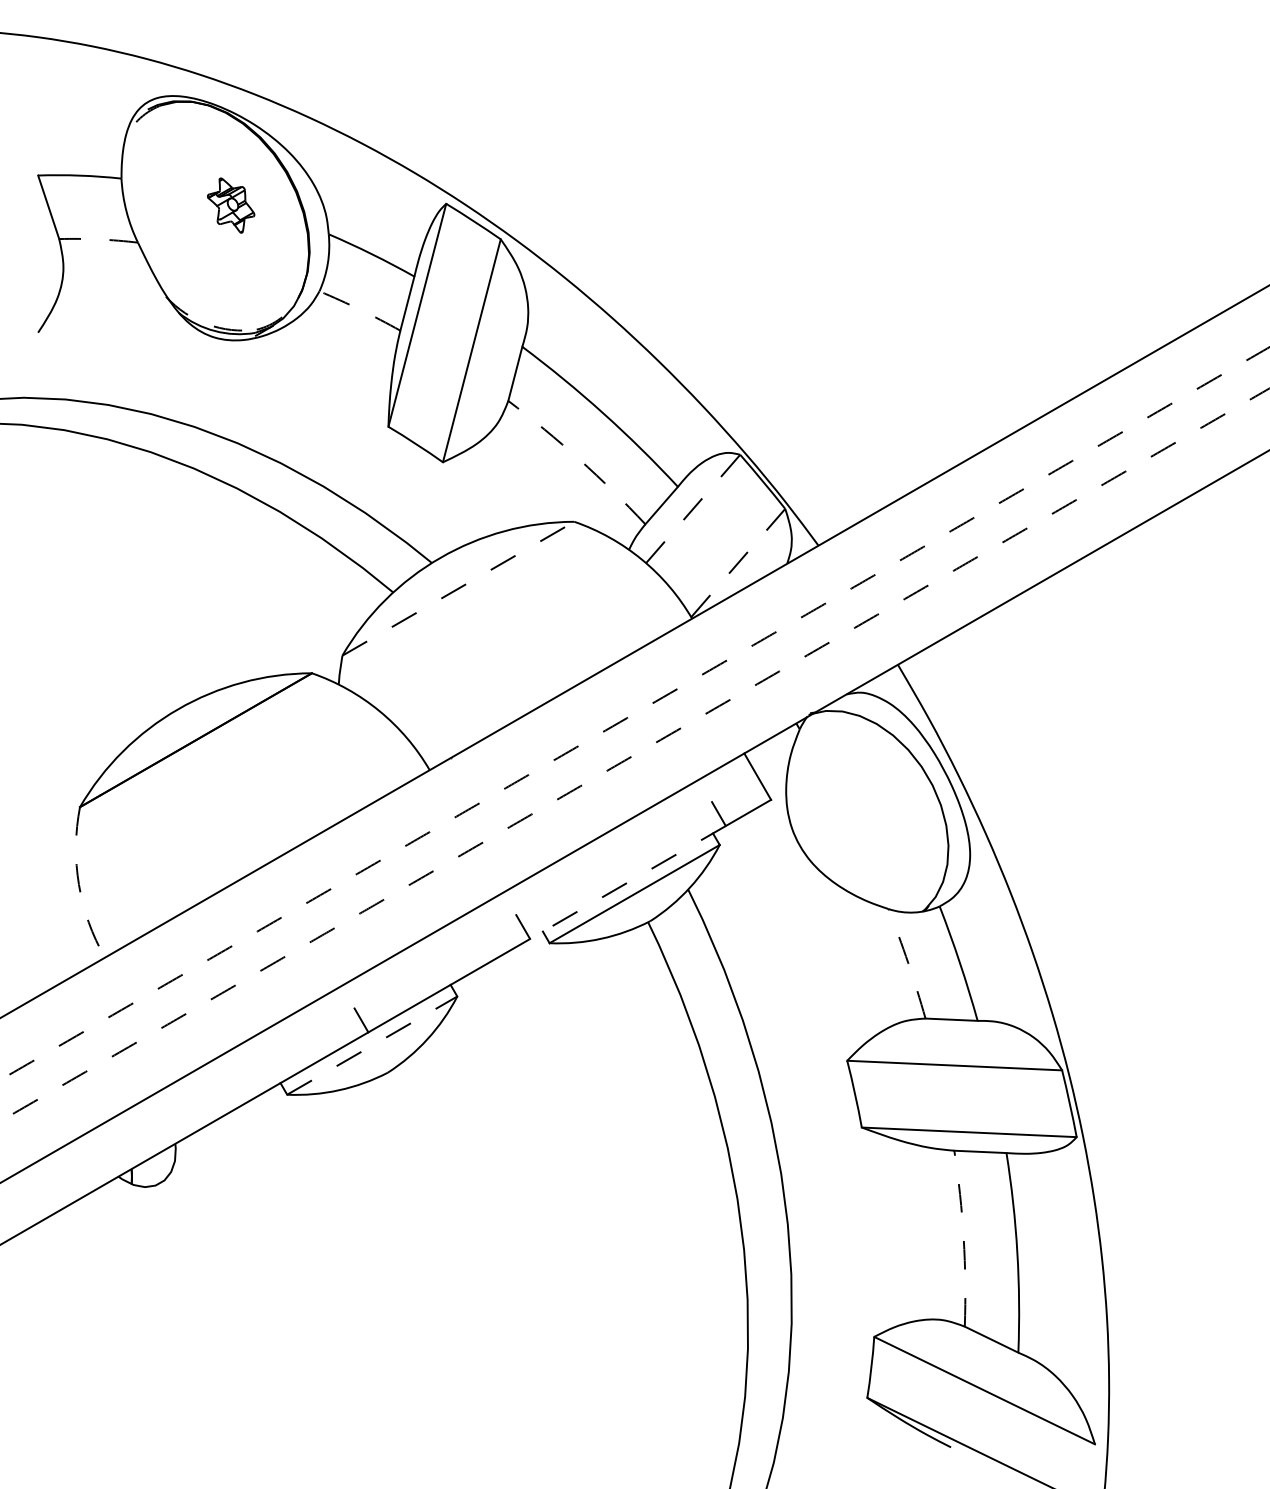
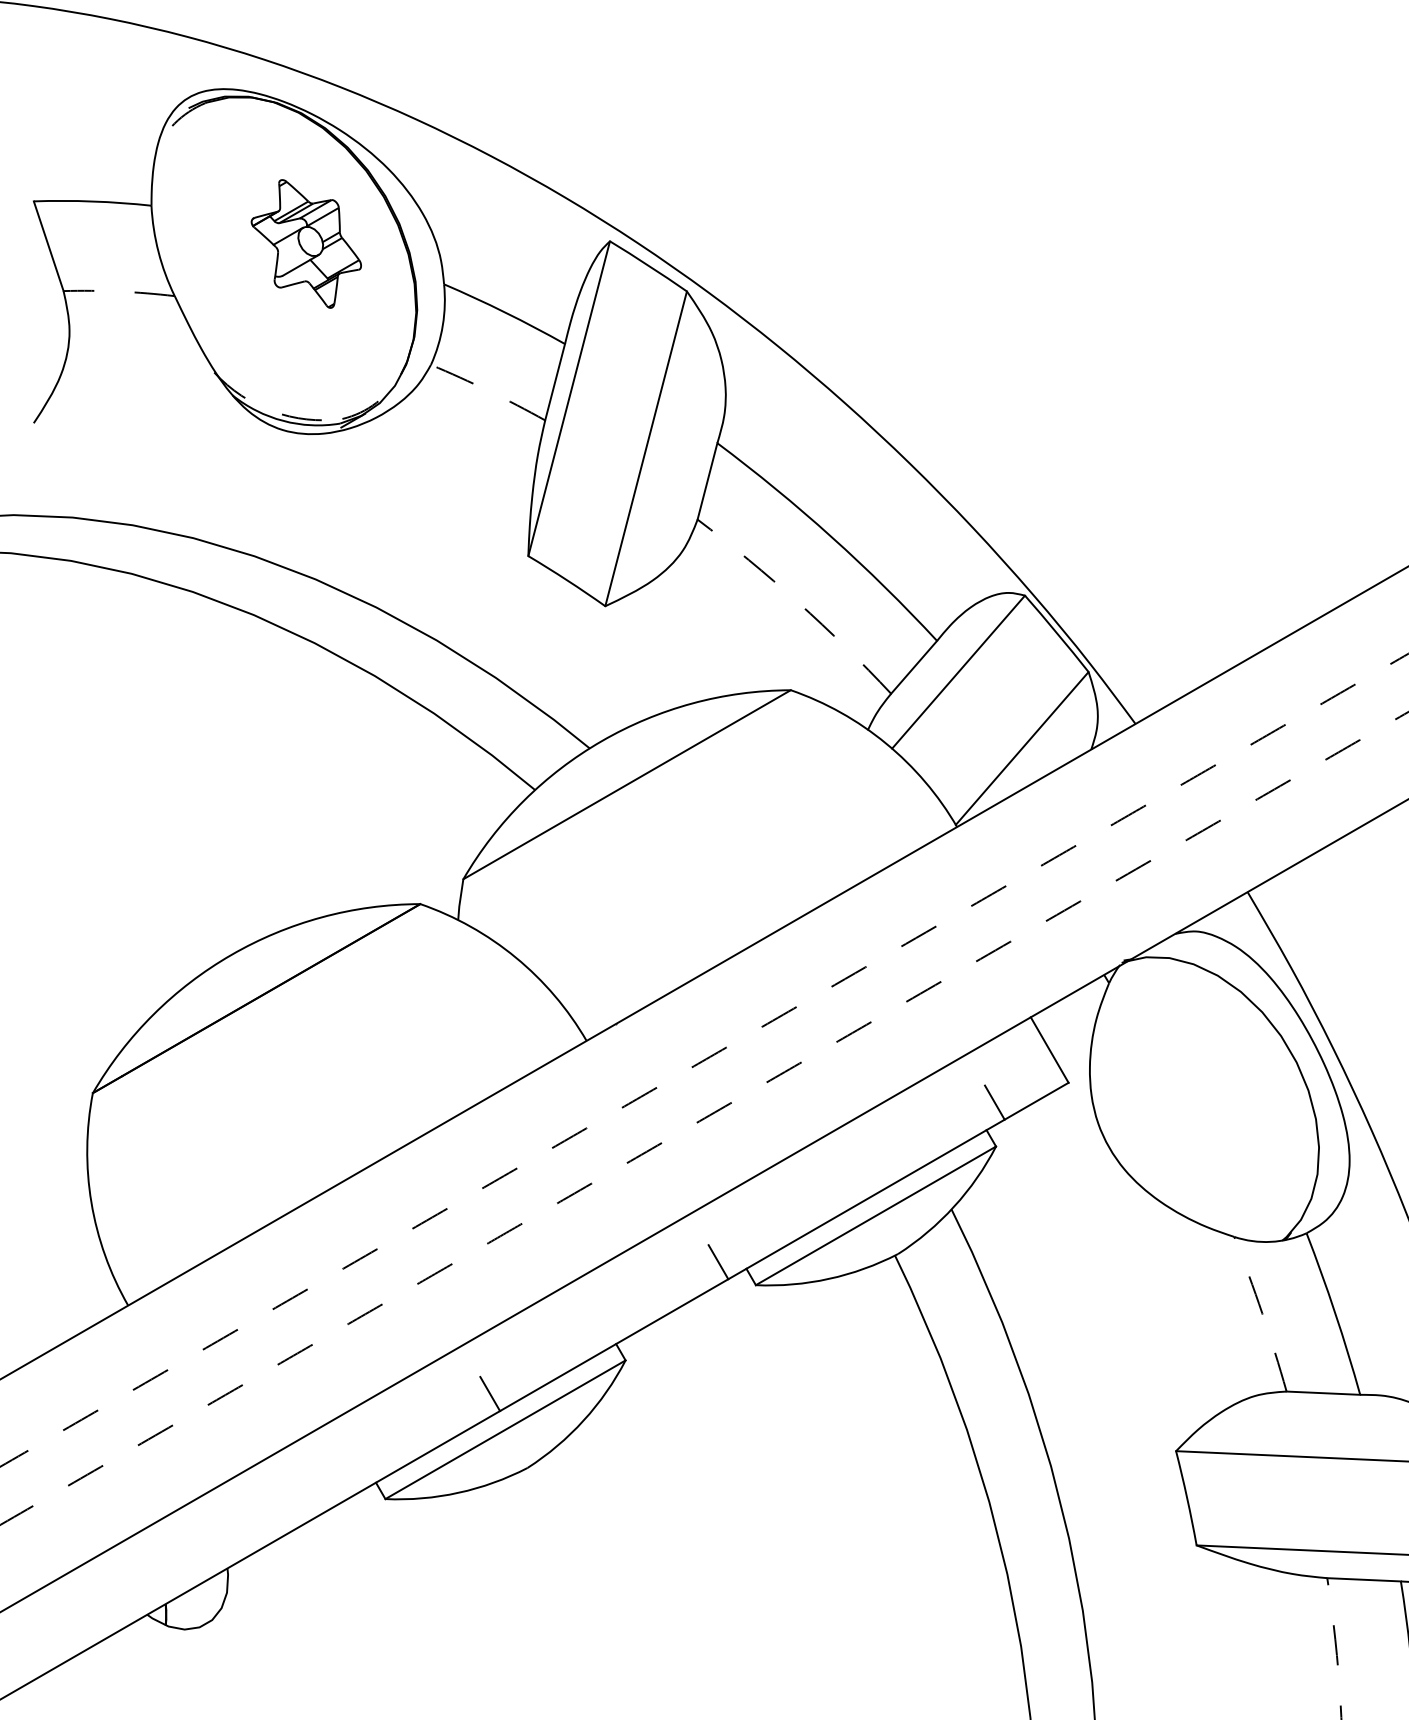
part: (230, 205) -> (305, 243), size x1.67
line: (693, 508) -> (959, 671), dashed -> solid
line: (738, 563) -> (1022, 749), dashed -> solid
line: (458, 588) -> (627, 784), dashed -> solid
line: (627, 882) -> (865, 1199), dashed -> solid
arc: (78, 884) -> (90, 1202), dashed -> solid
line: (372, 1045) -> (505, 1429), dashed -> solid

